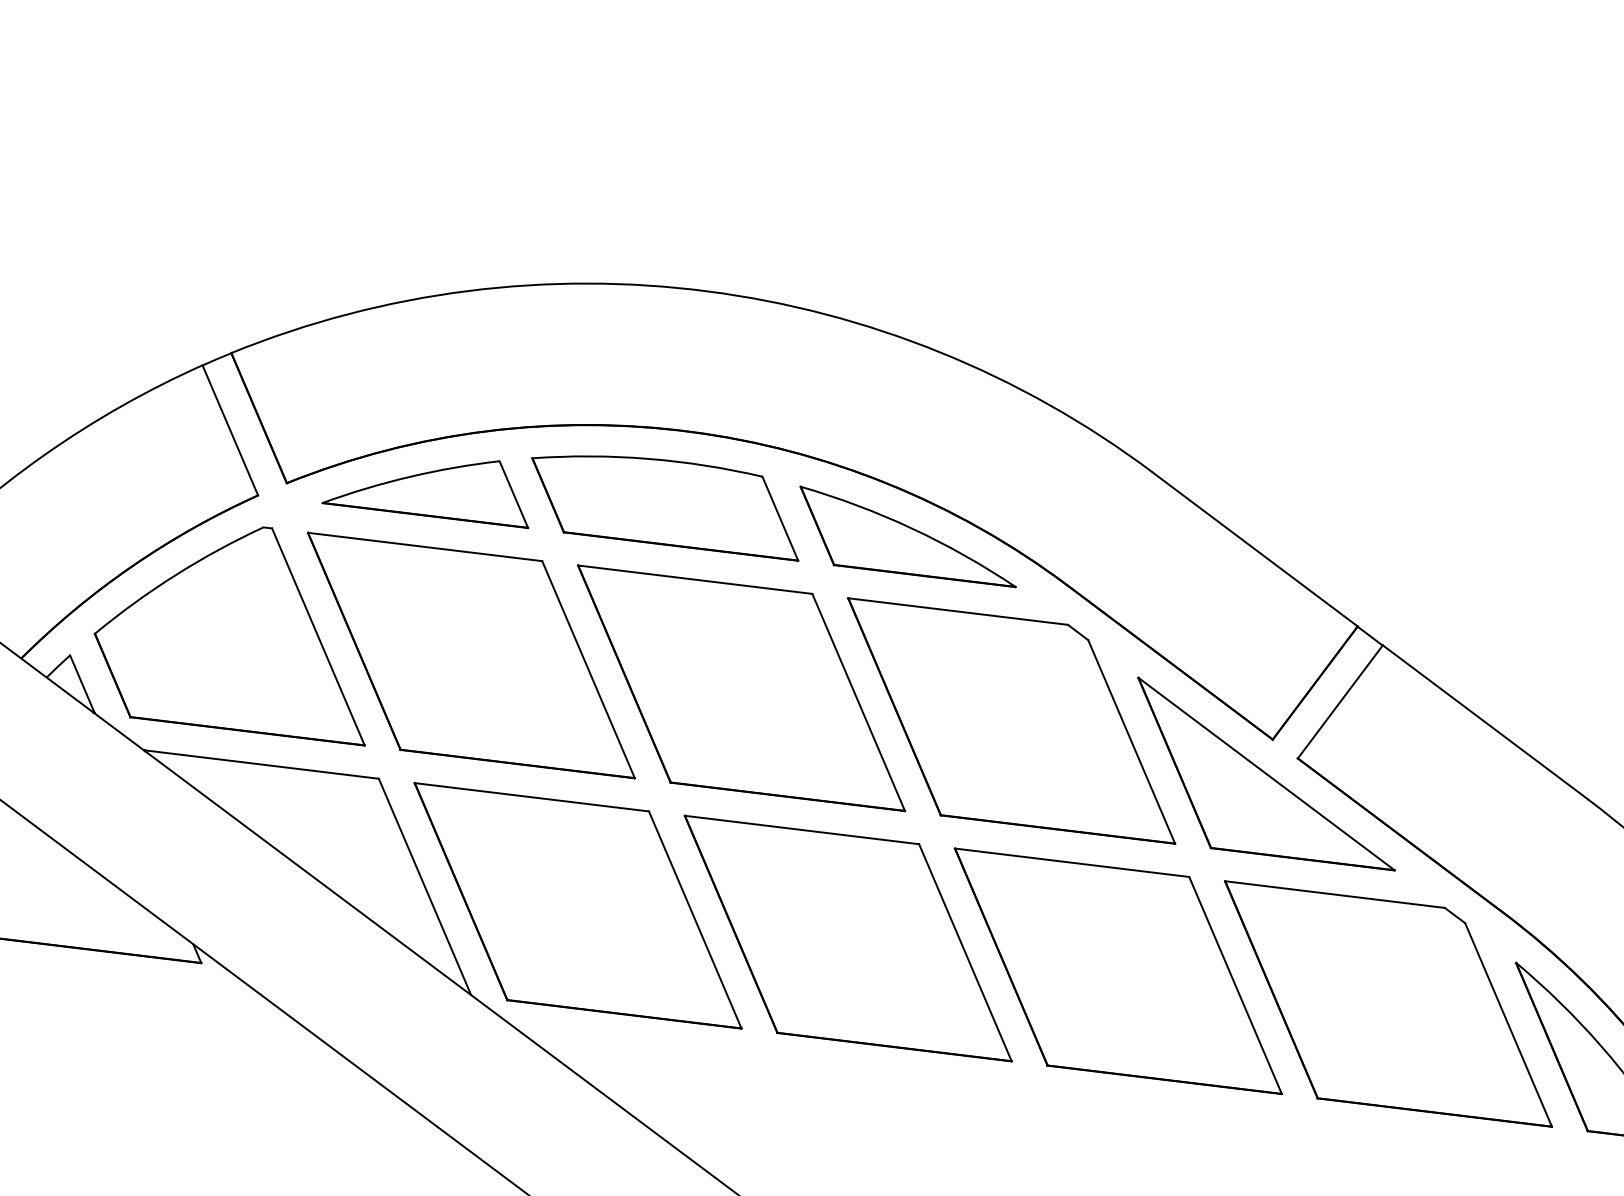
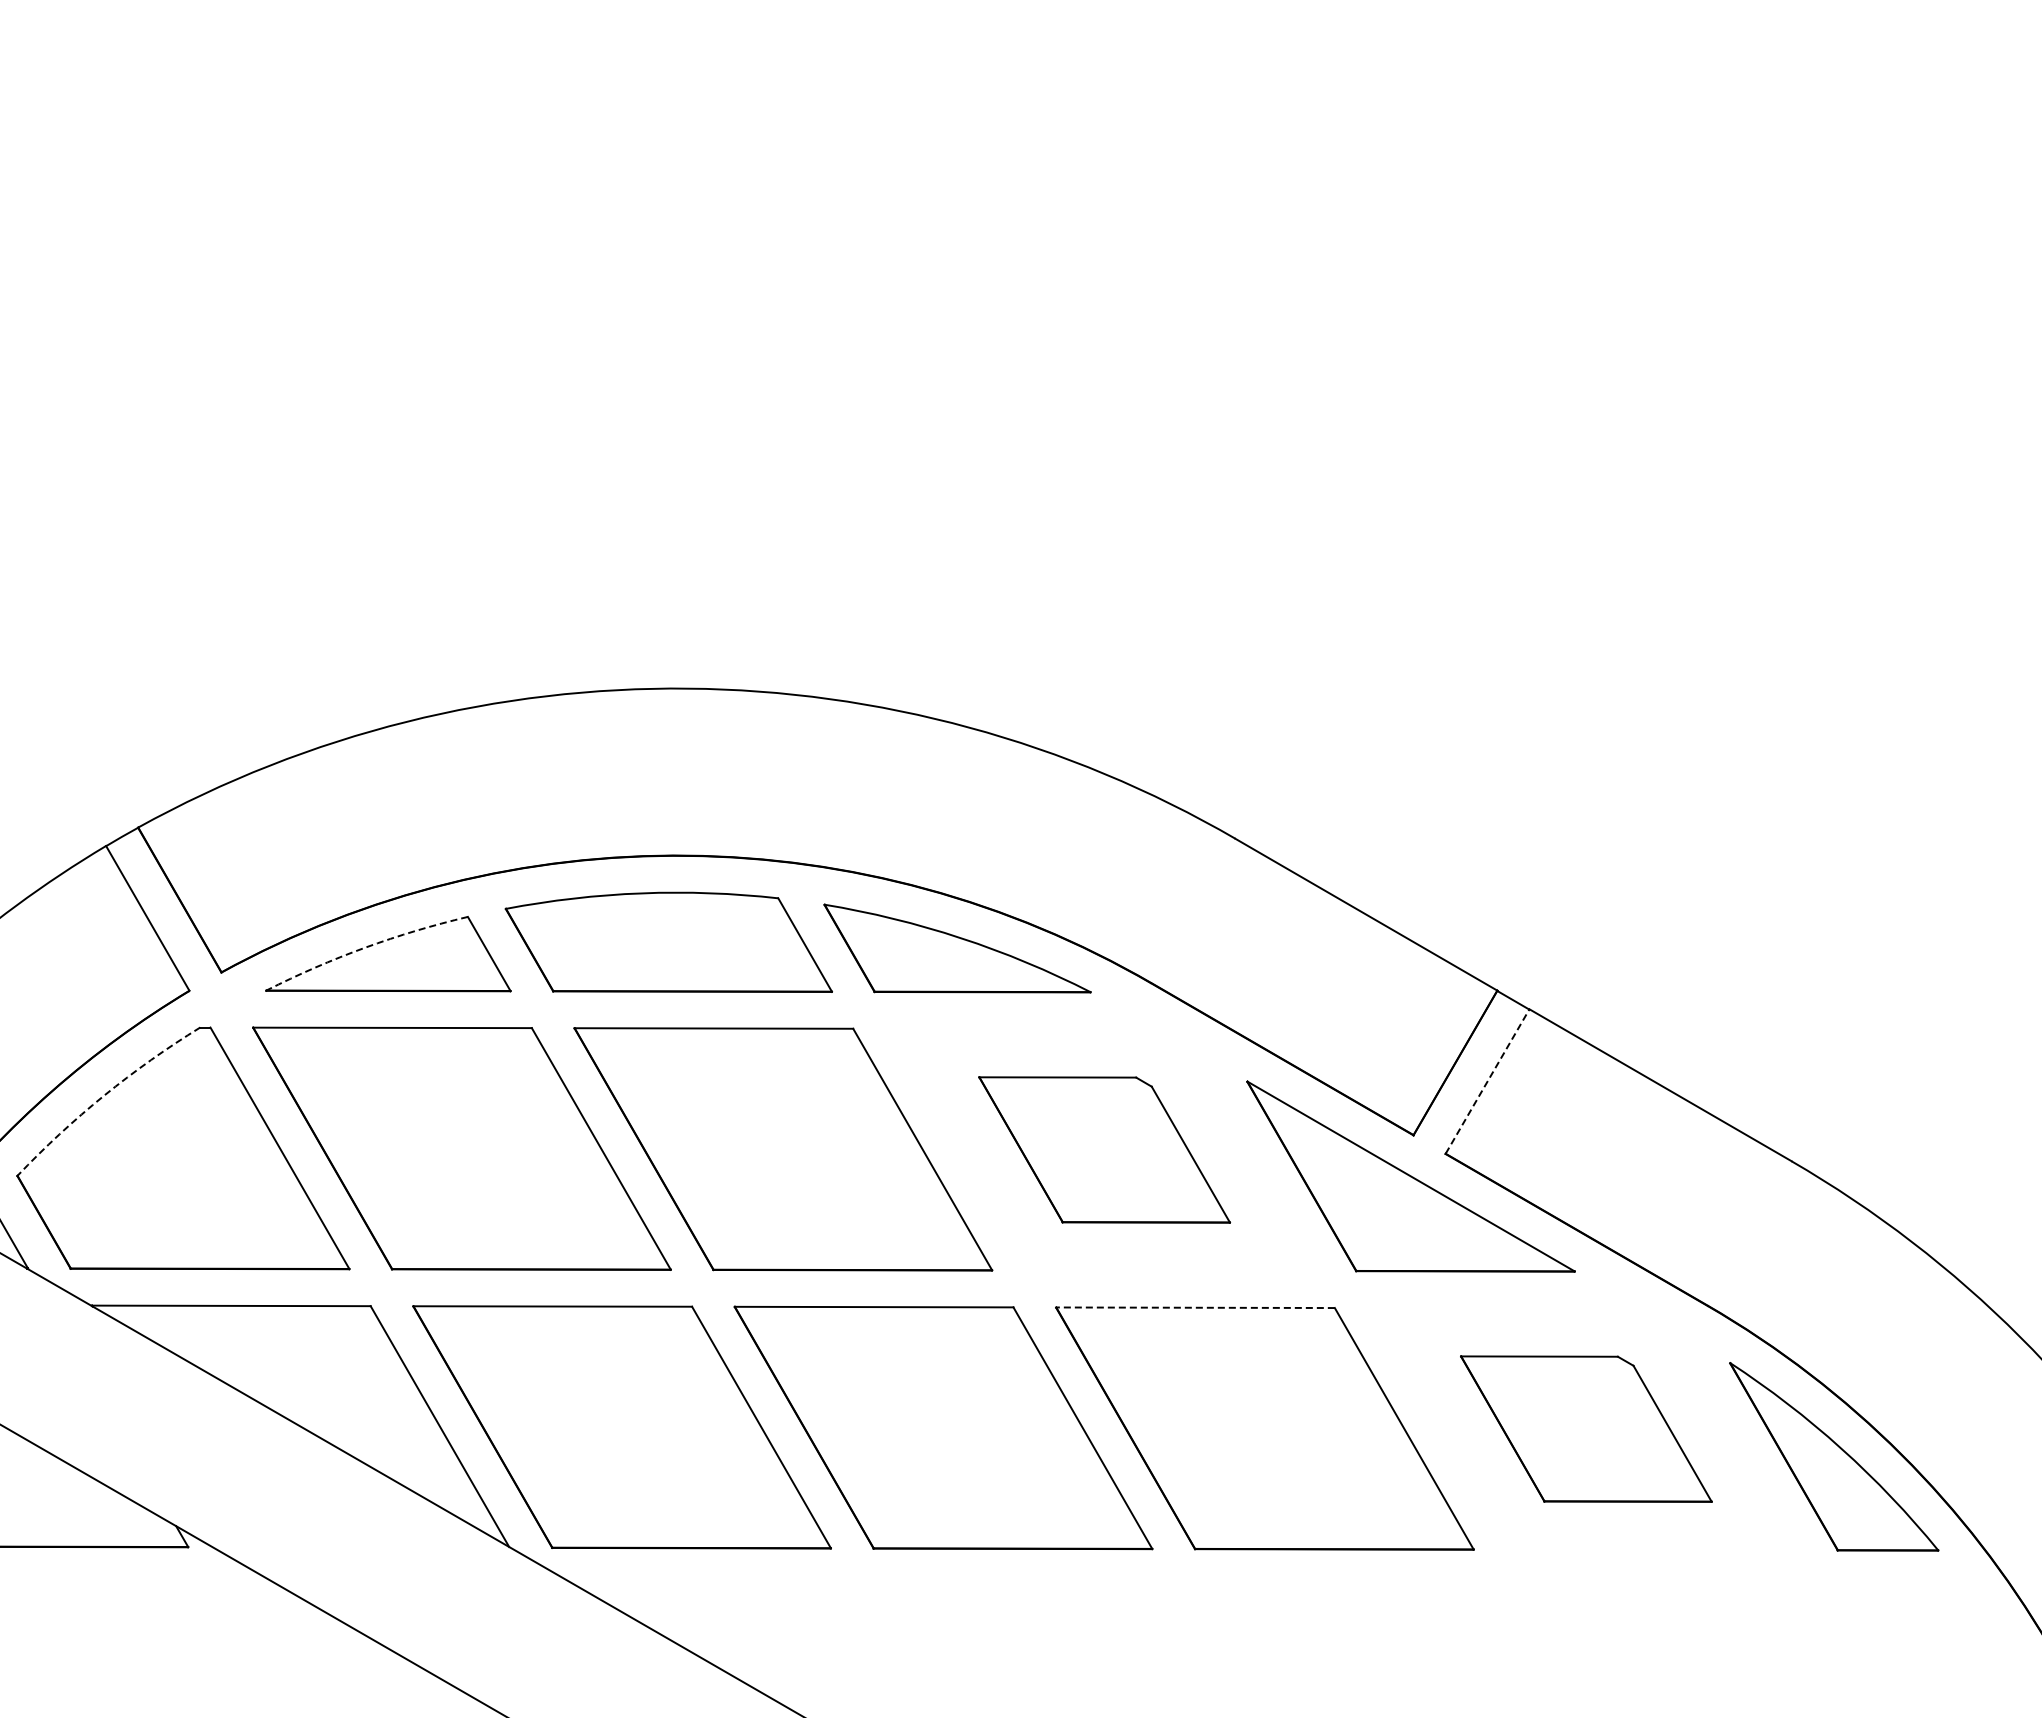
arc: (410, 476) -> (365, 947), solid -> dashed
arc: (176, 574) -> (104, 1095), solid -> dashed
line: (1340, 701) -> (1487, 1081), solid -> dashed
part: (1011, 720) -> (1104, 1149), size x0.6
line: (1072, 862) -> (1195, 1307), solid -> dashed
part: (1388, 1003) -> (1586, 1428), size x0.6

